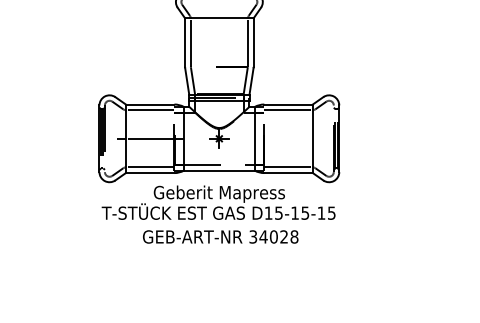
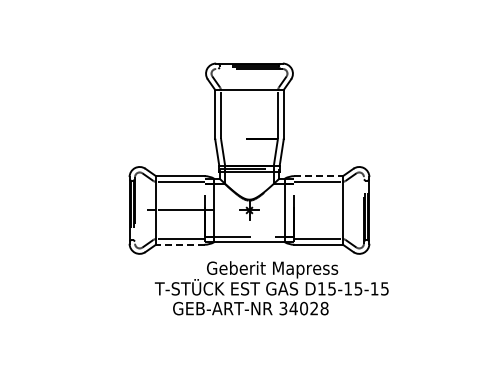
line: (289, 104) -> (319, 176), solid -> dashed
line: (149, 172) -> (179, 244), solid -> dashed
text: (218, 202) -> (271, 278), moved

